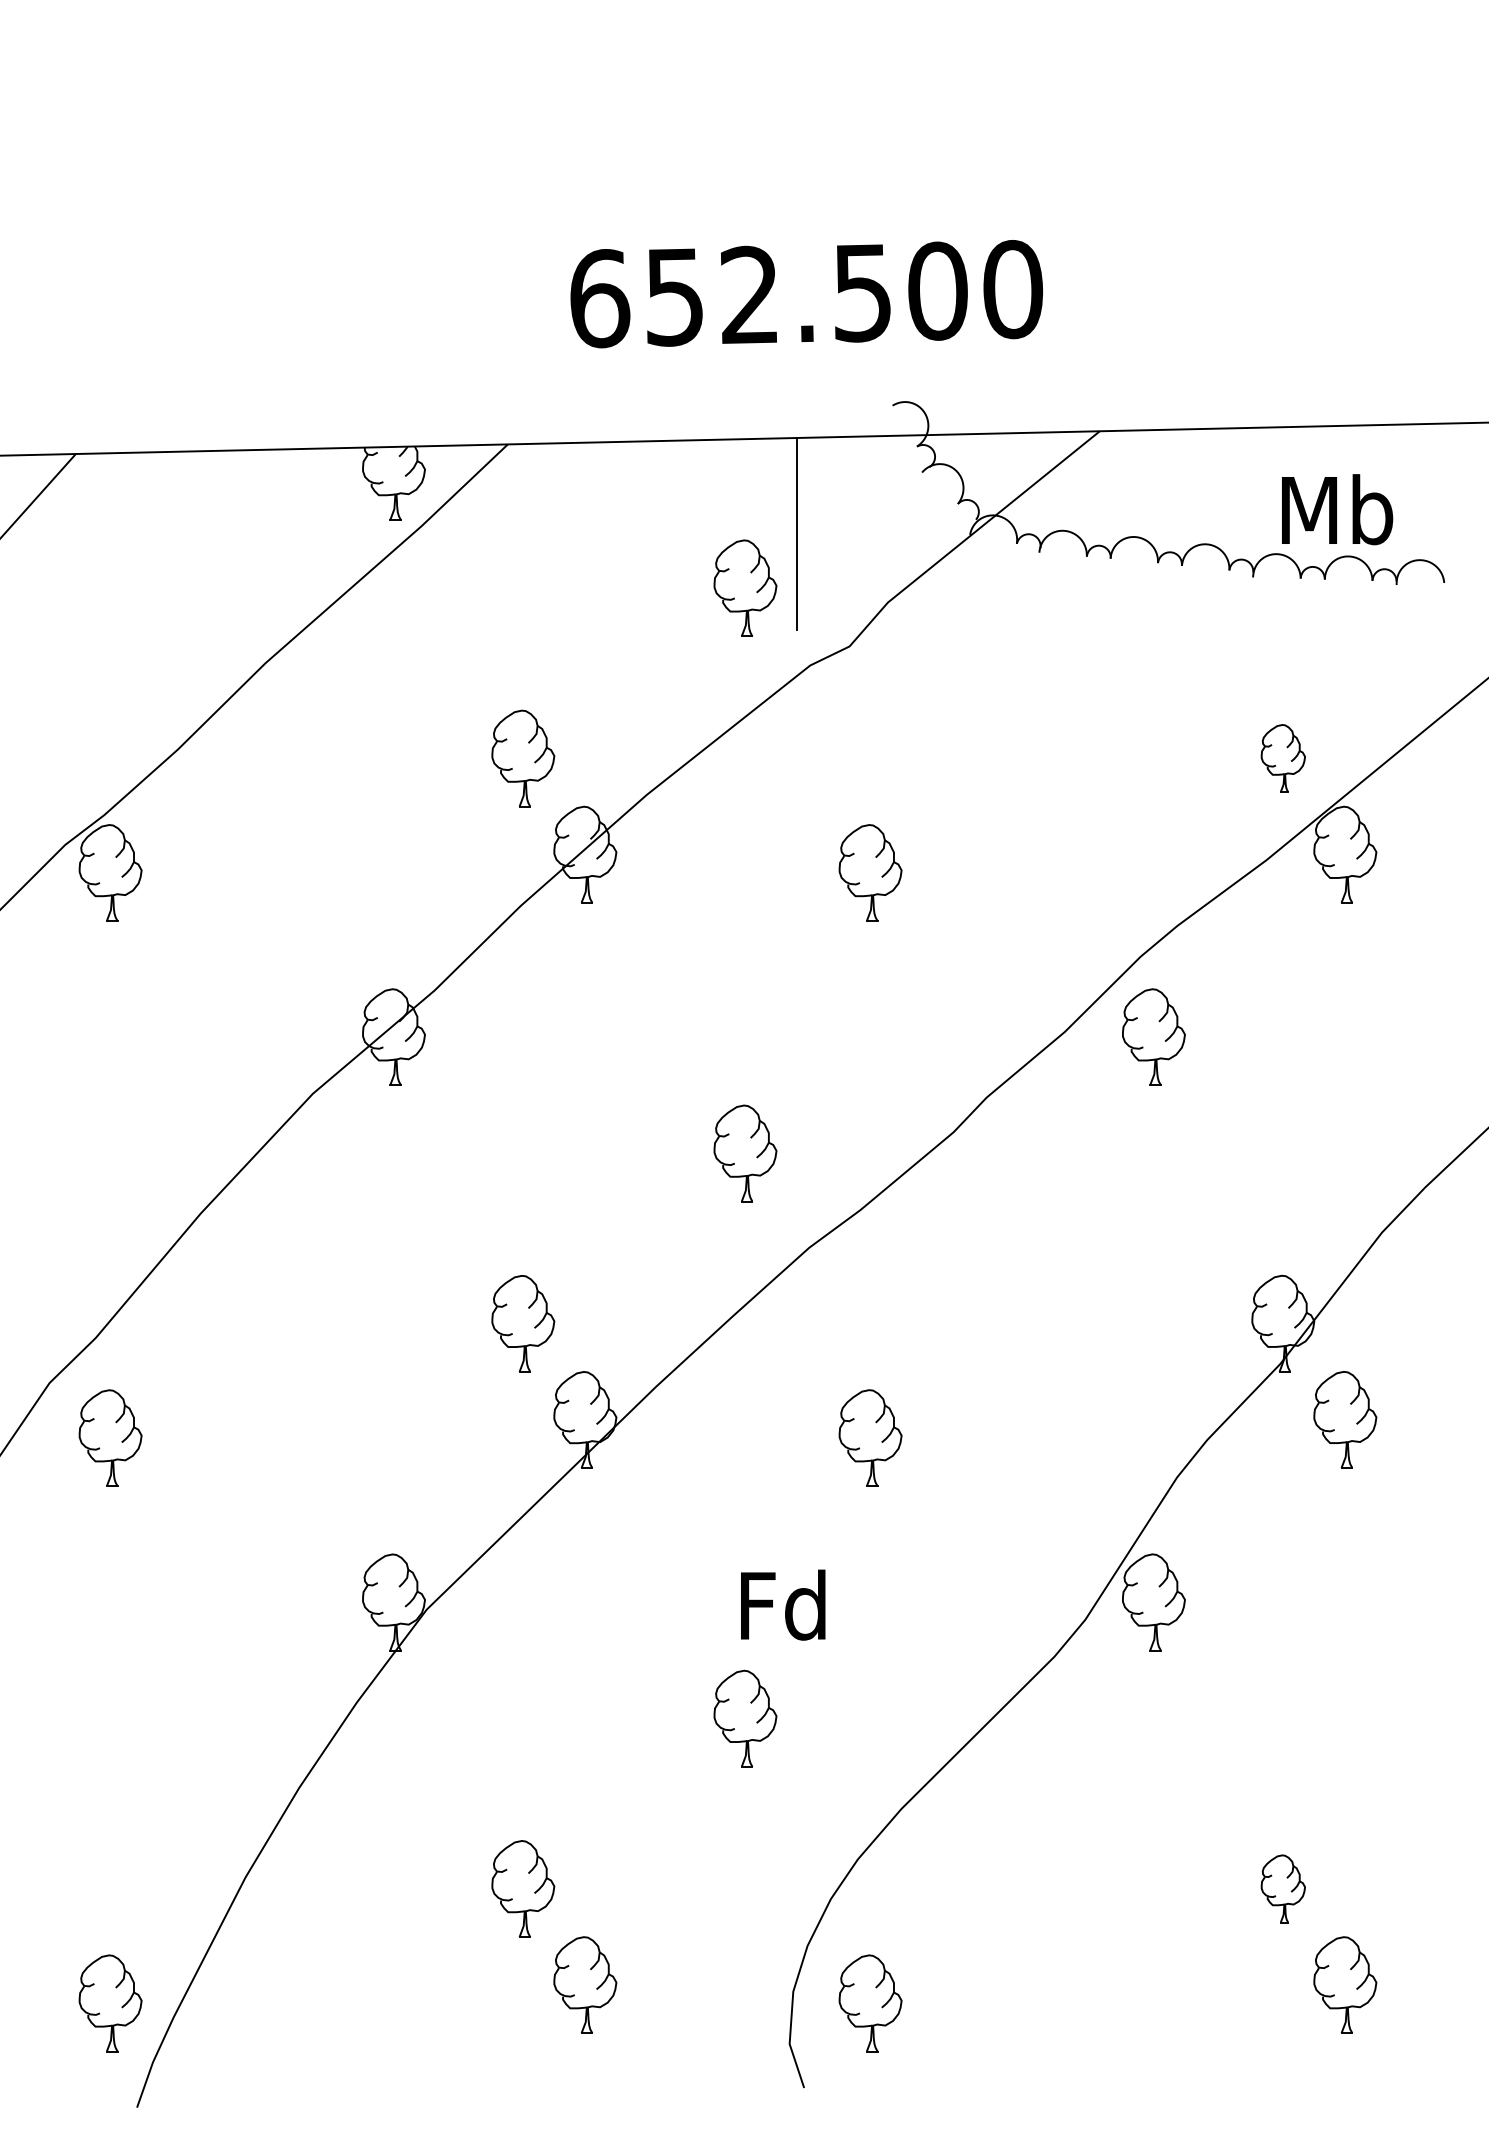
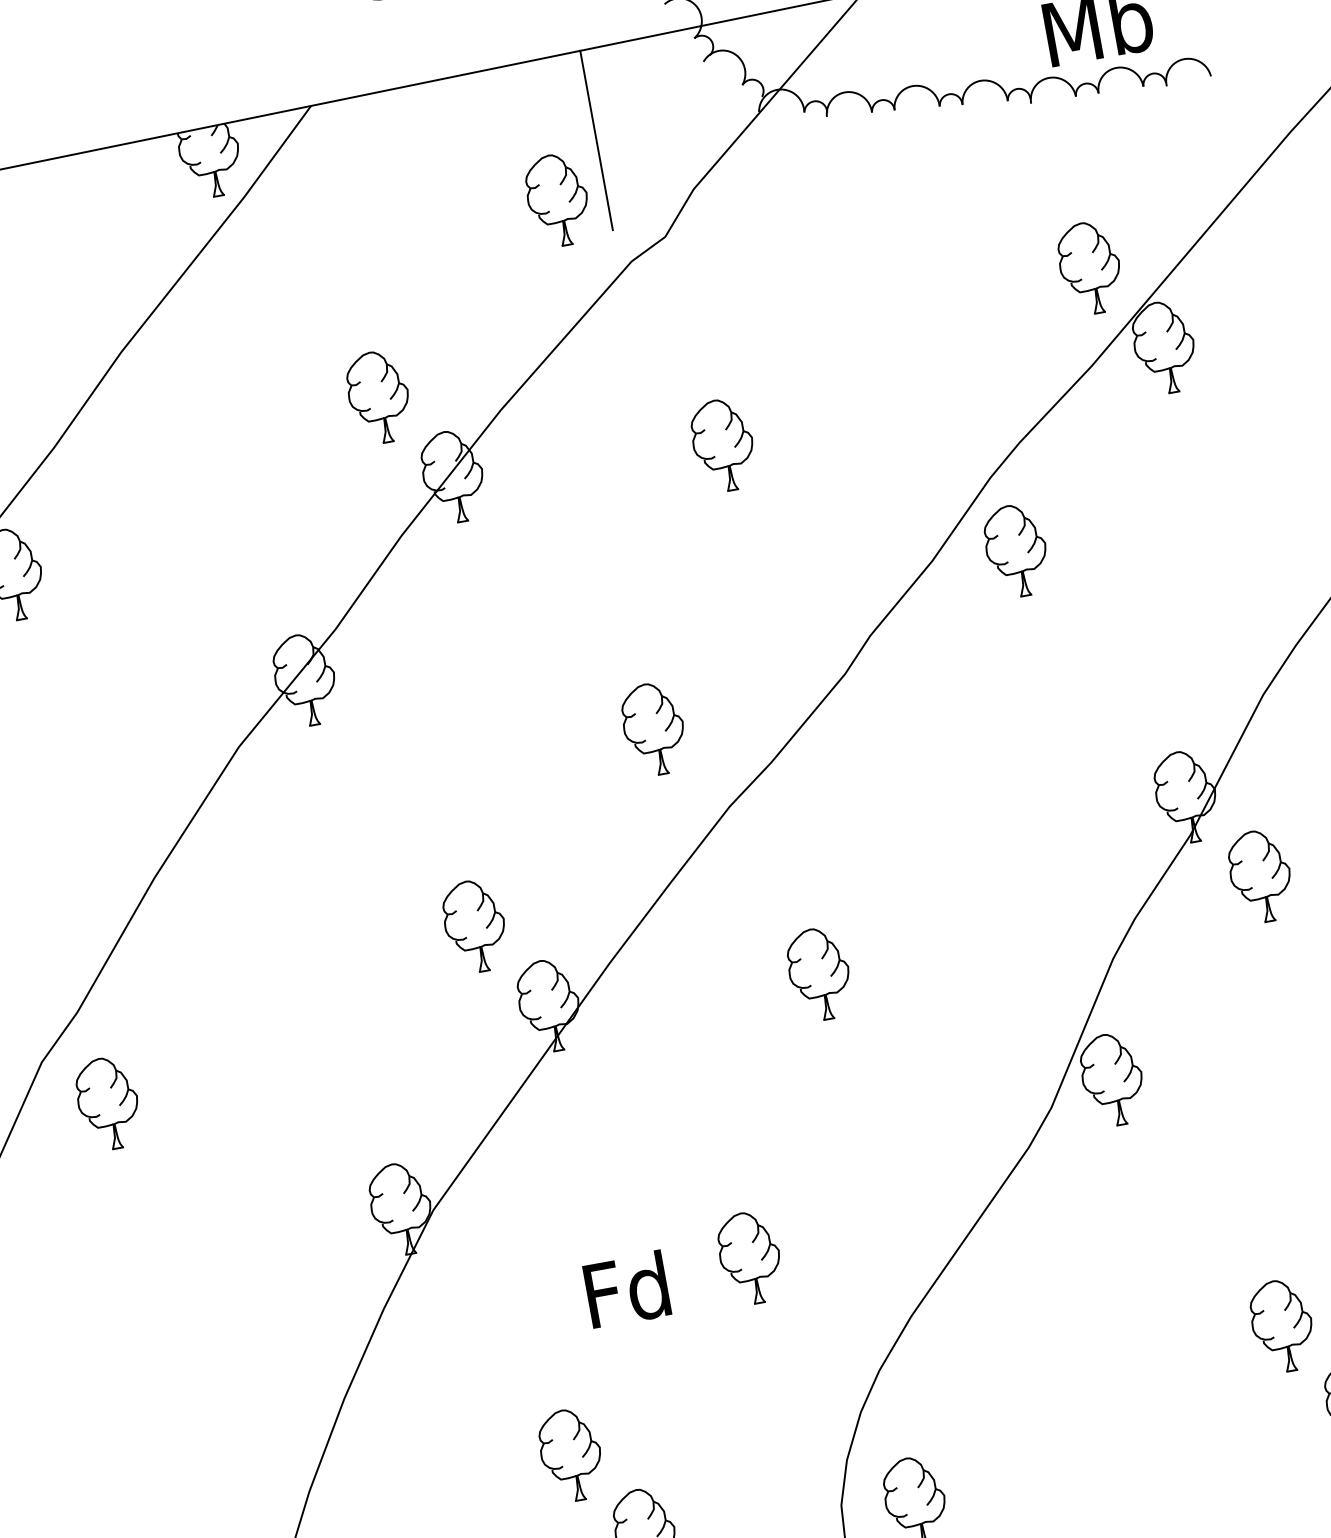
part: (1283, 758) -> (1090, 267), size x1.43
text: (783, 1604) -> (627, 1288), moved
part: (1283, 1888) -> (1282, 1325), size x1.43

